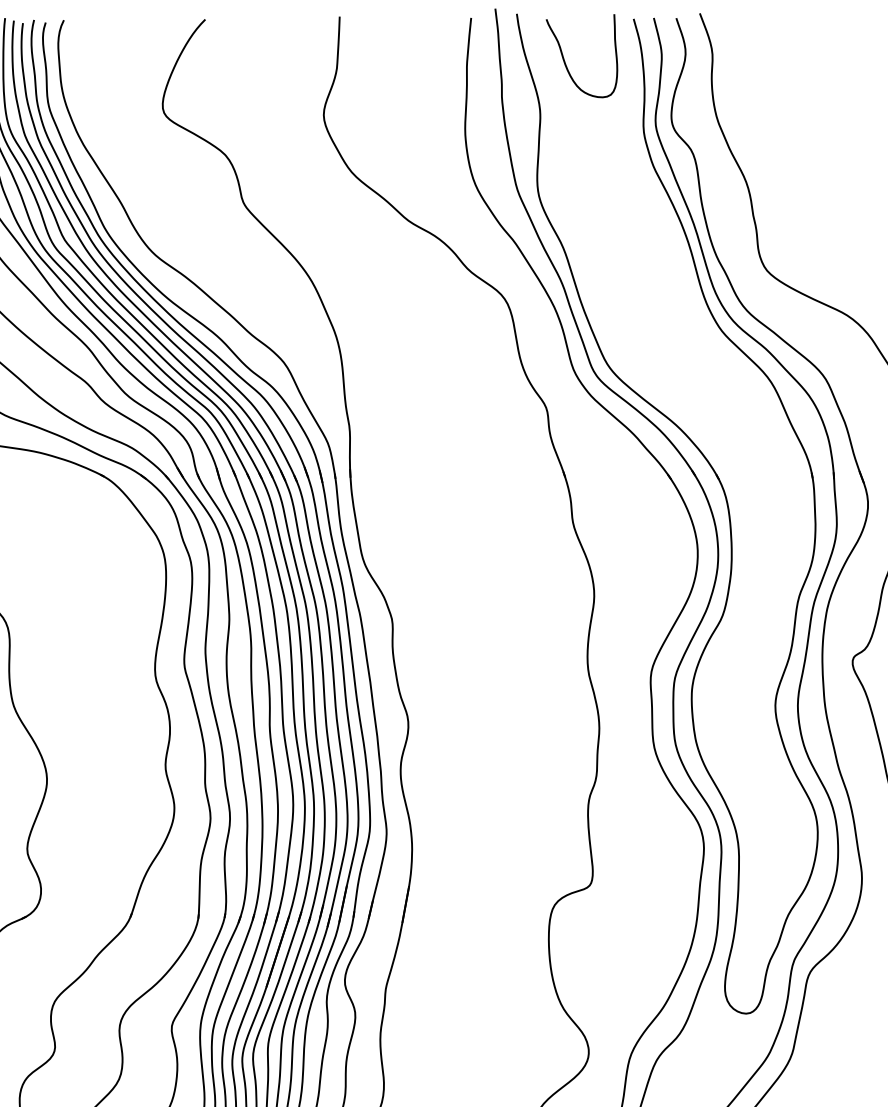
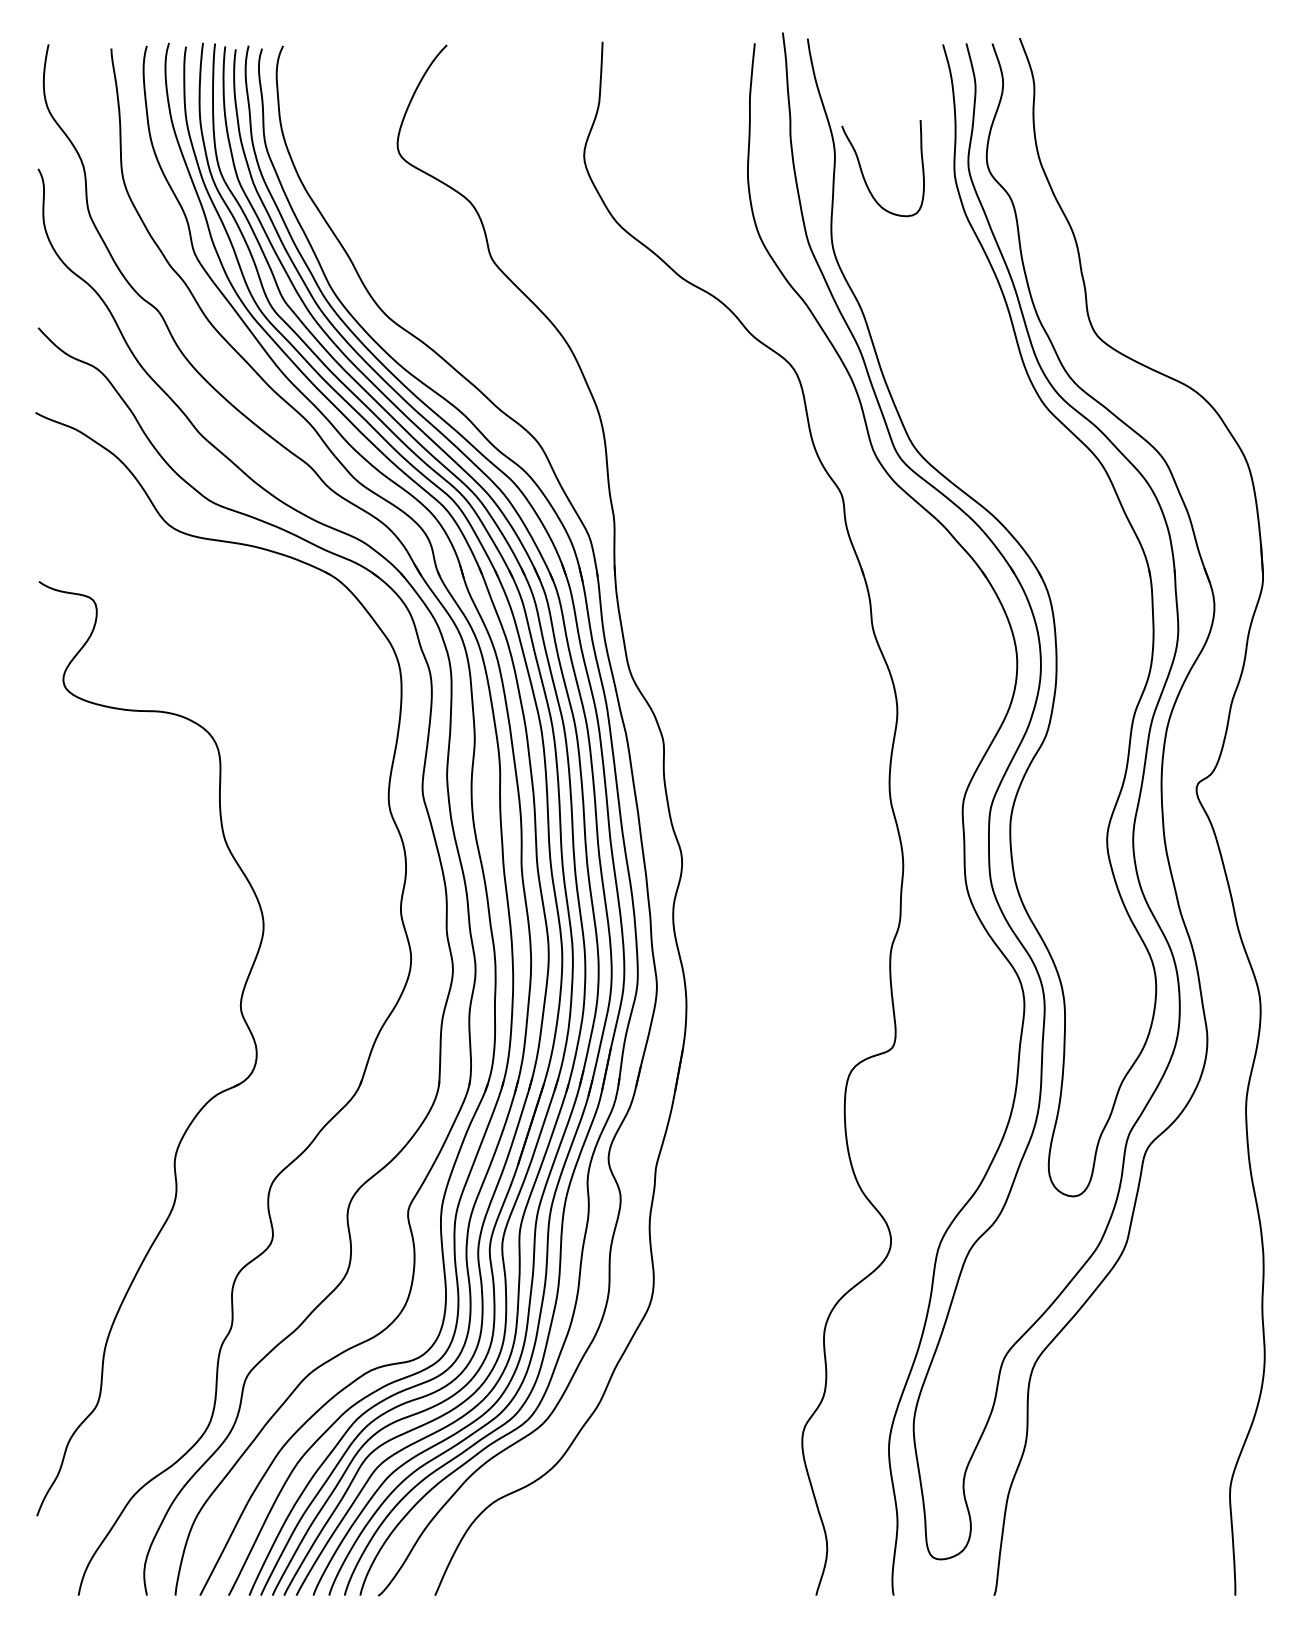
curve: (565, 60) -> (863, 173), moved

